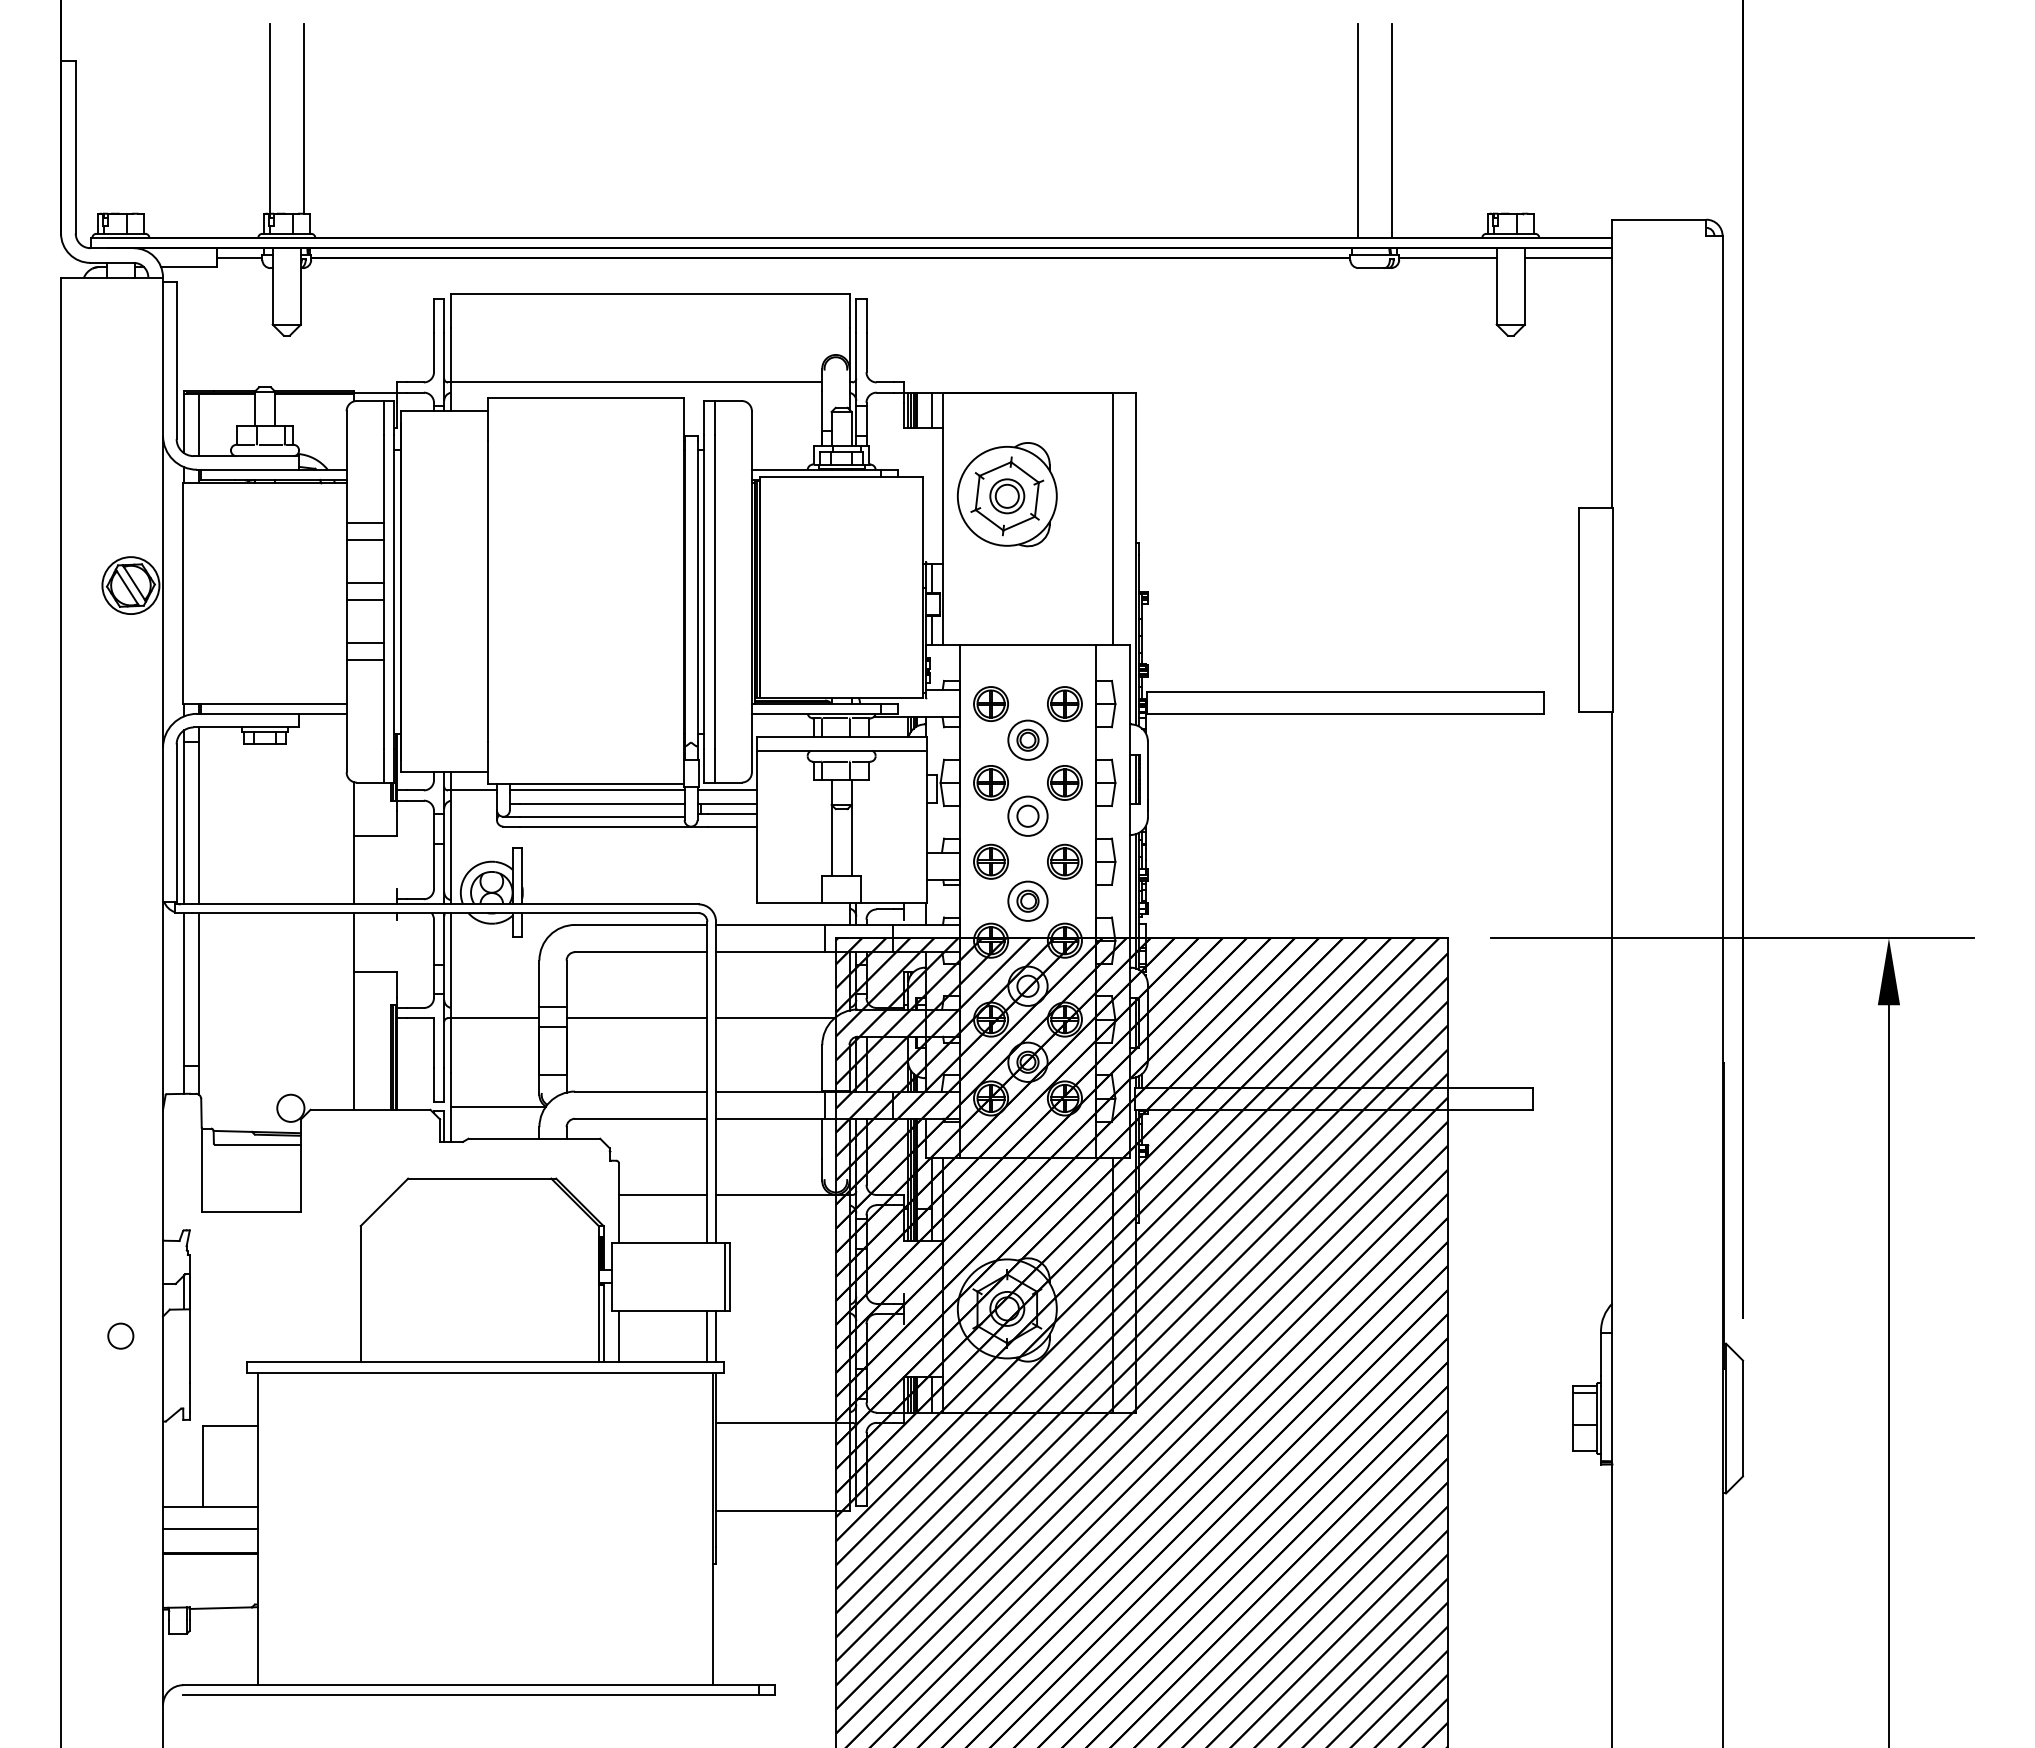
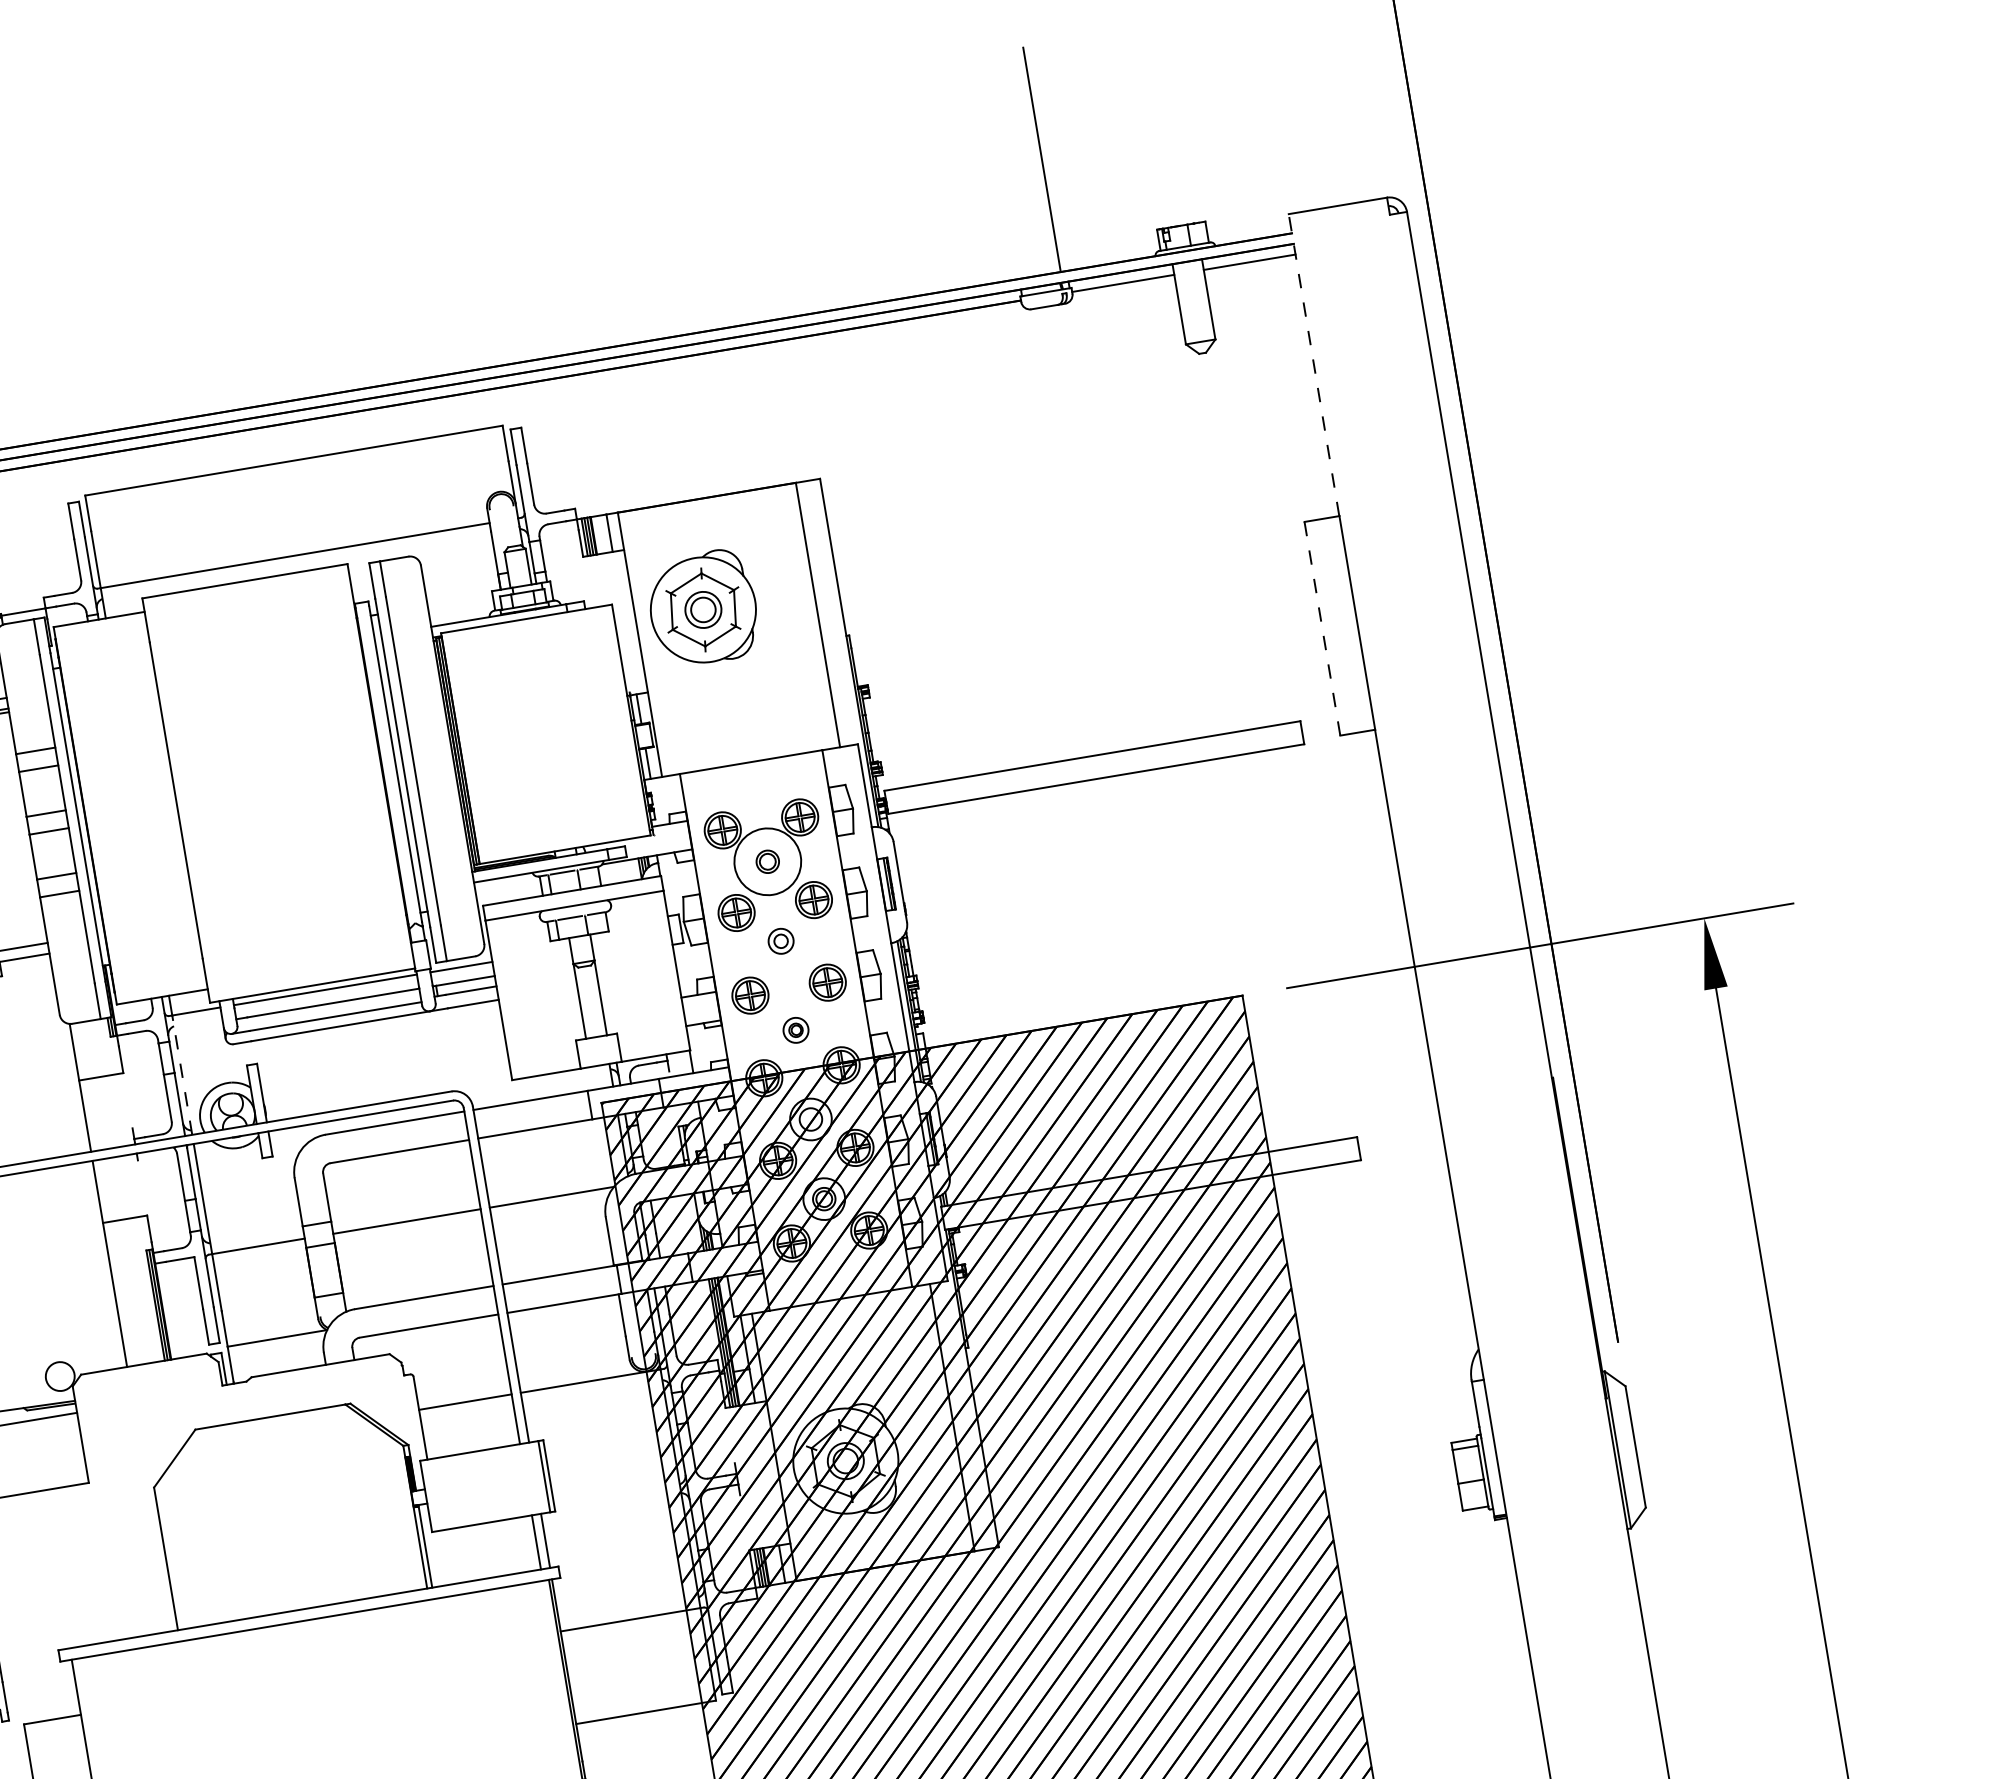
line: (1357, 130) -> (1006, 165), removed
line: (1612, 363) -> (1314, 364), solid -> dashed
line: (1579, 610) -> (1322, 629), solid -> dashed
circle: (1027, 739) -> (767, 861), size x1.6
part: (1027, 815) -> (780, 940), size x0.6
line: (451, 847) -> (182, 1075), solid -> dashed
part: (1027, 900) -> (795, 1029), size x0.6
line: (618, 1336) -> (443, 1558), removed

